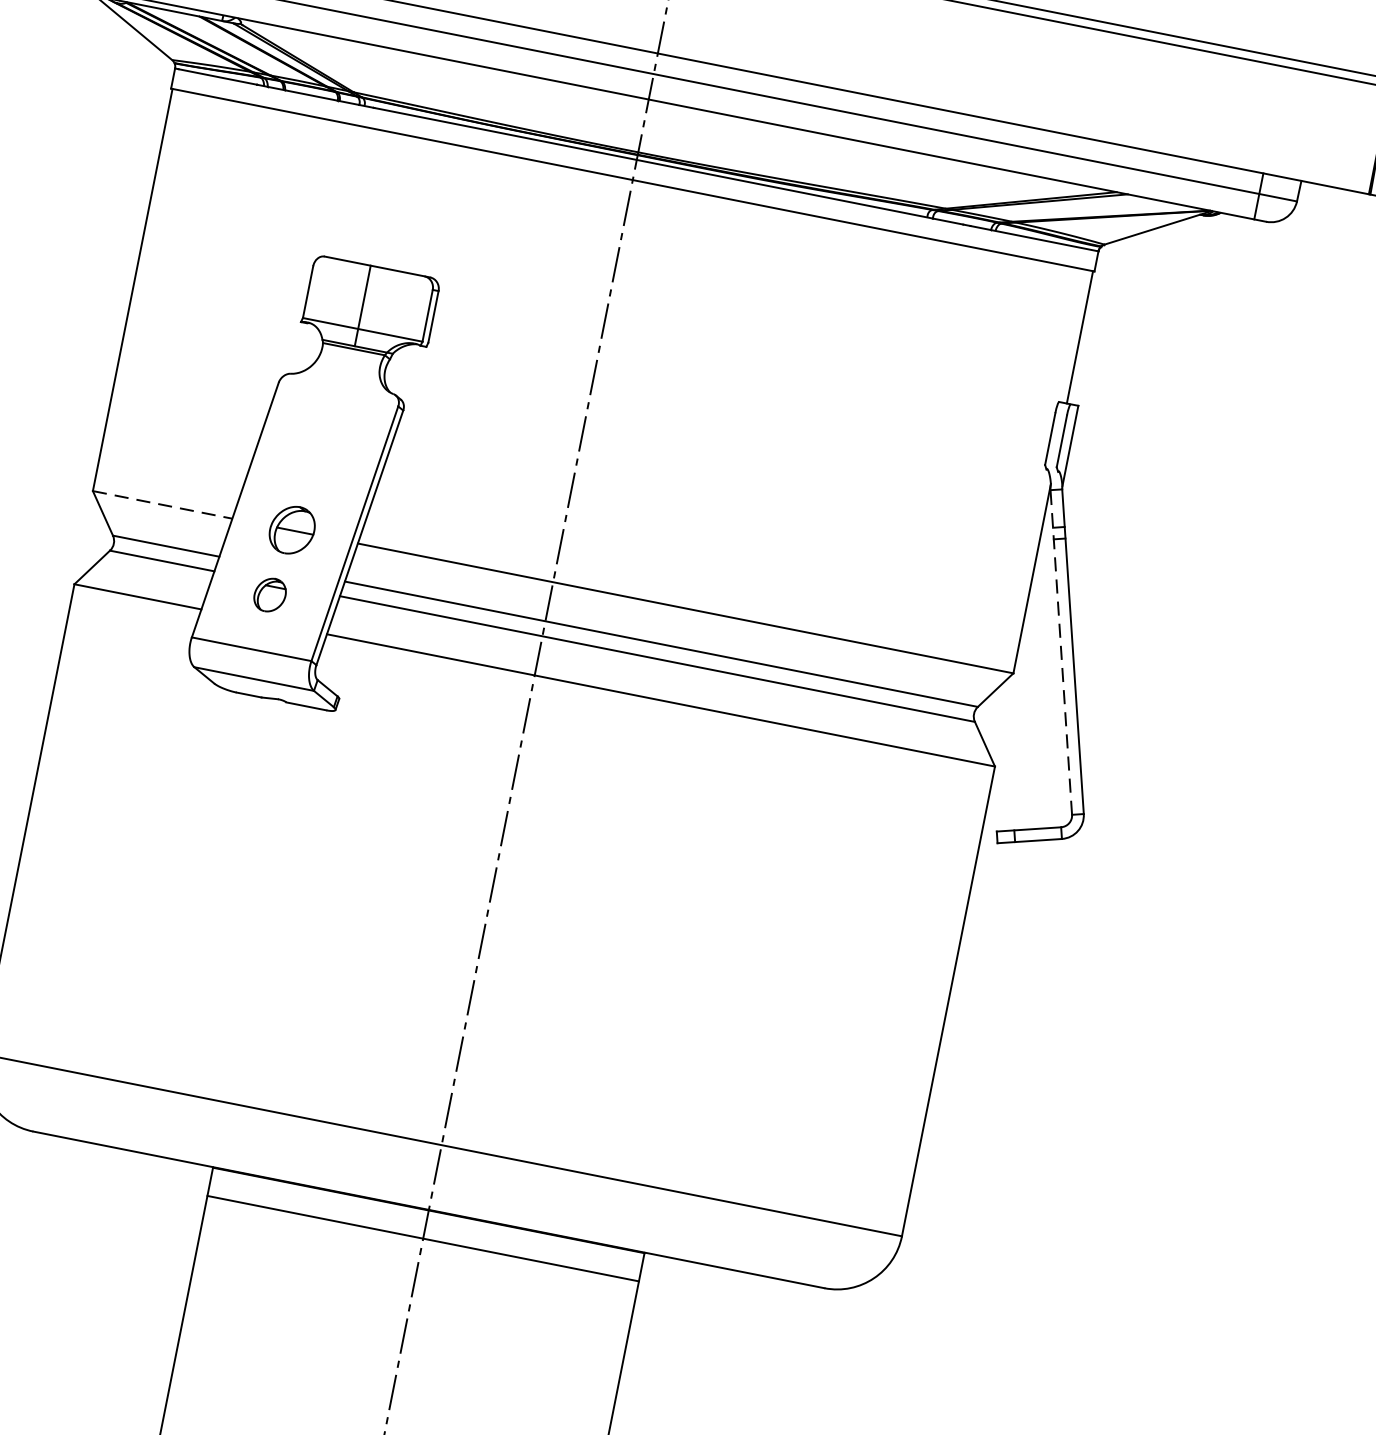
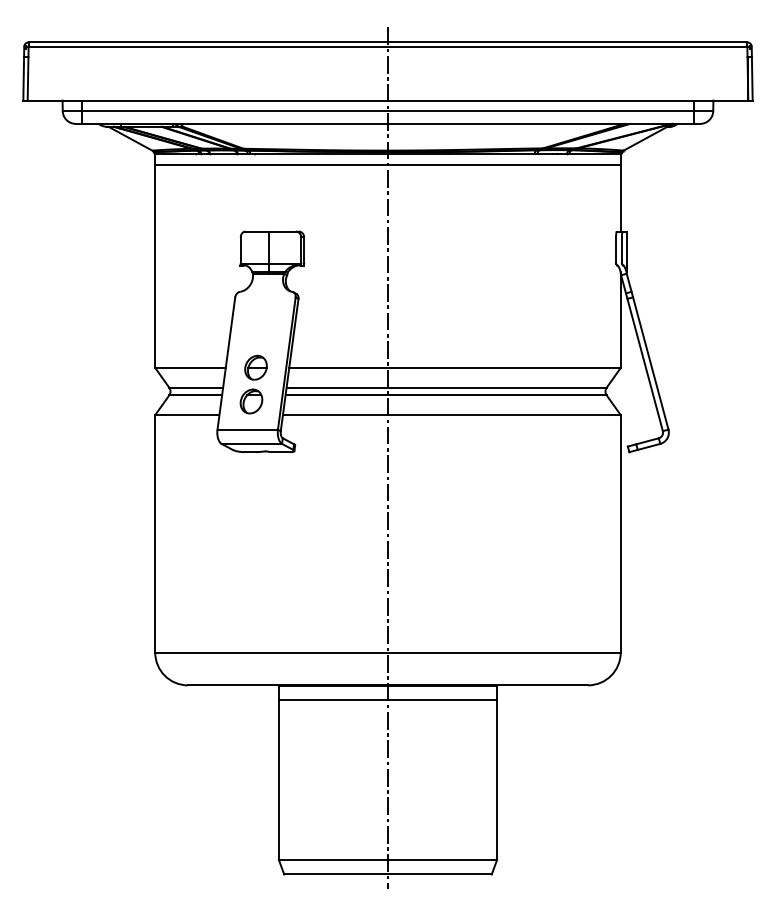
line: (164, 504) -> (191, 367), dashed -> solid
part: (270, 595) -> (251, 401), size x1.43
line: (1062, 653) -> (642, 353), dashed -> solid

